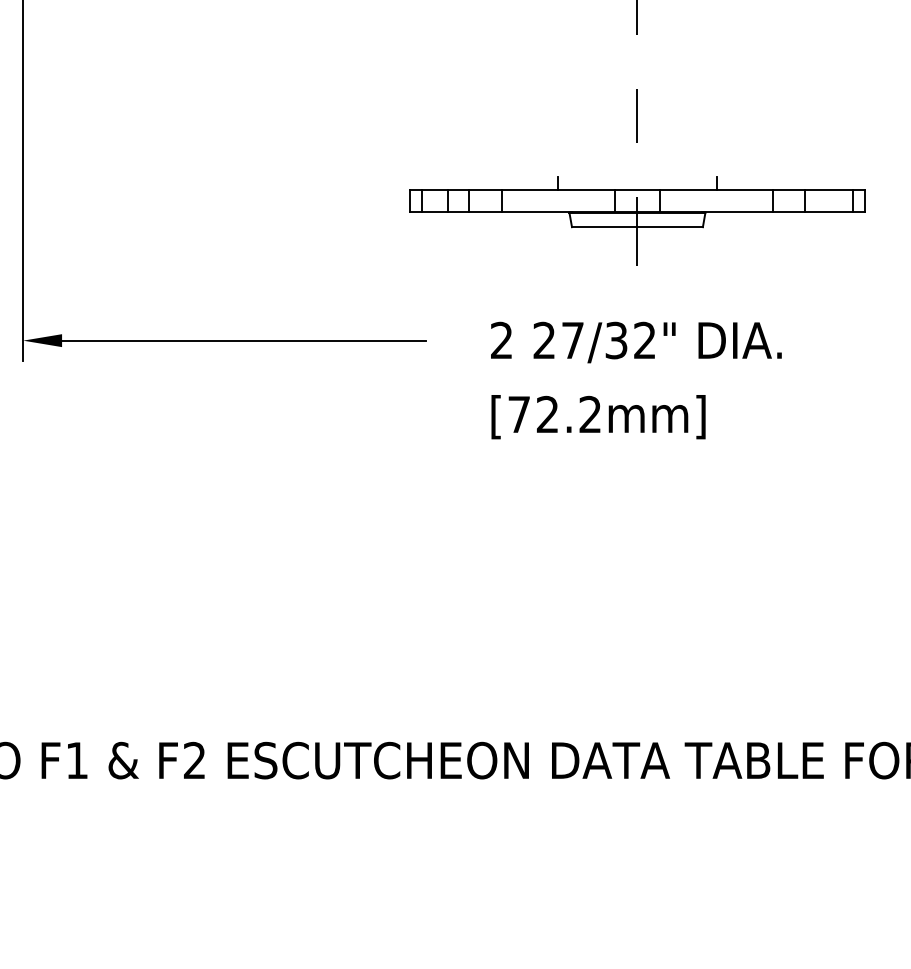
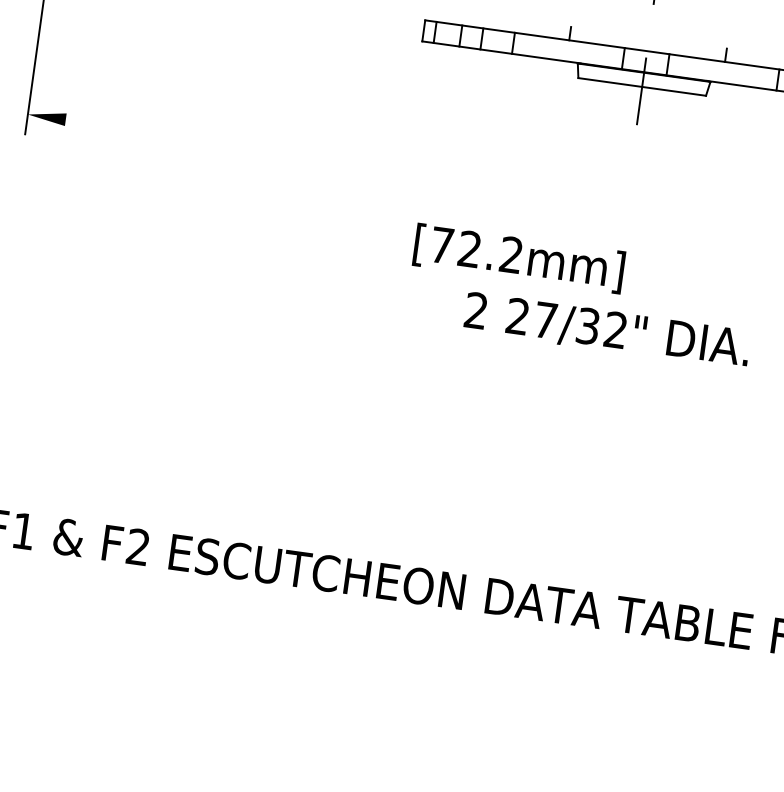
line: (243, 340) -> (242, 144), removed
text: (636, 342) -> (607, 330), moved
text: (598, 417) -> (518, 259), moved

